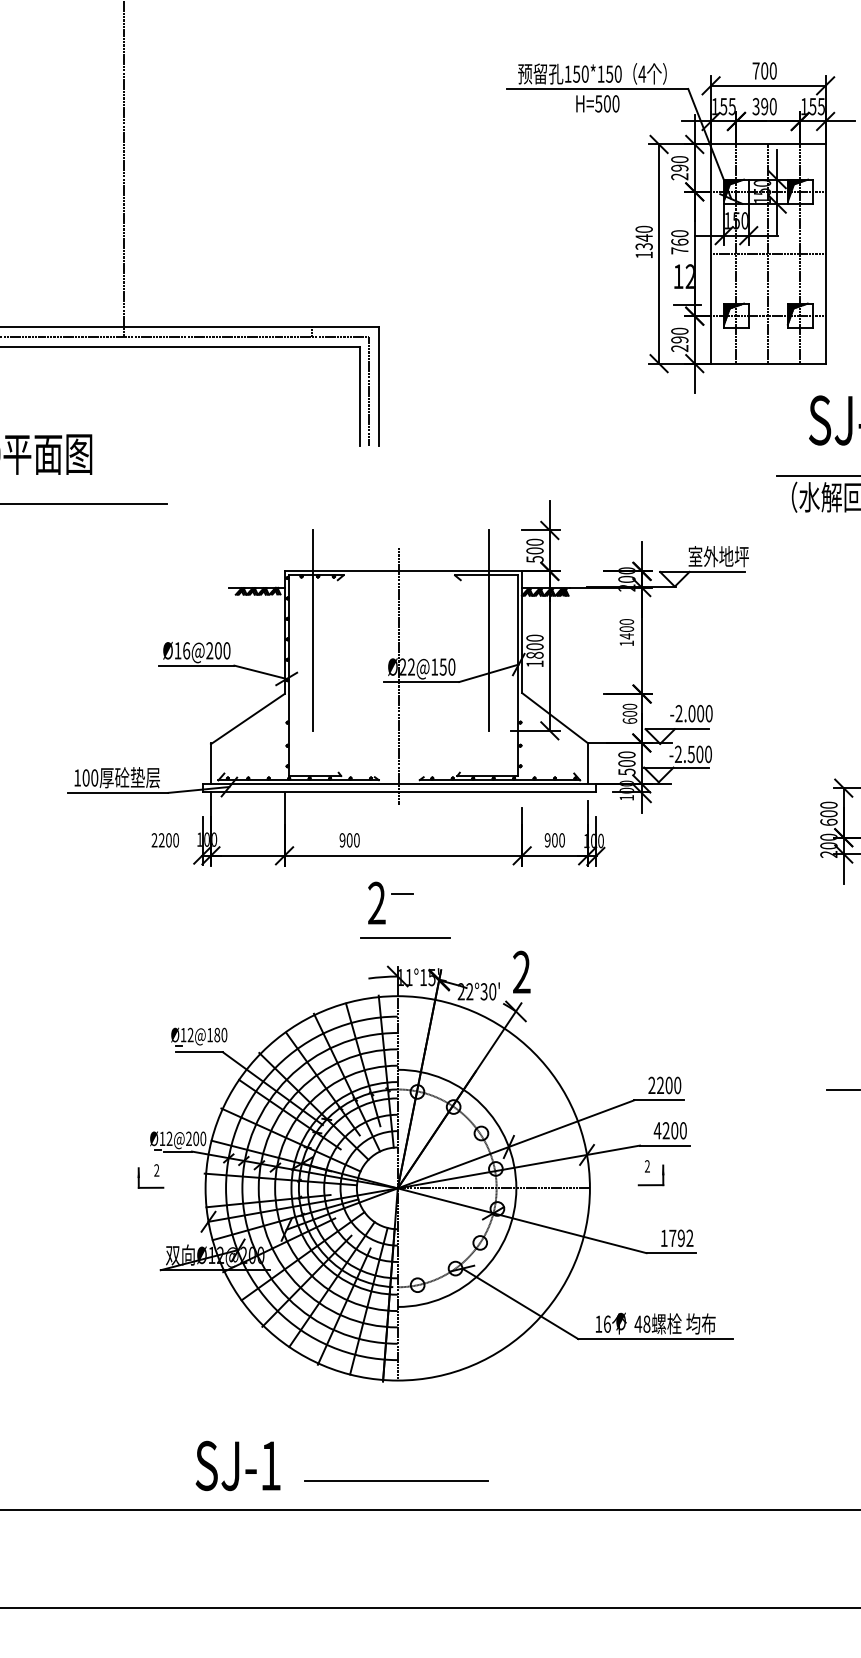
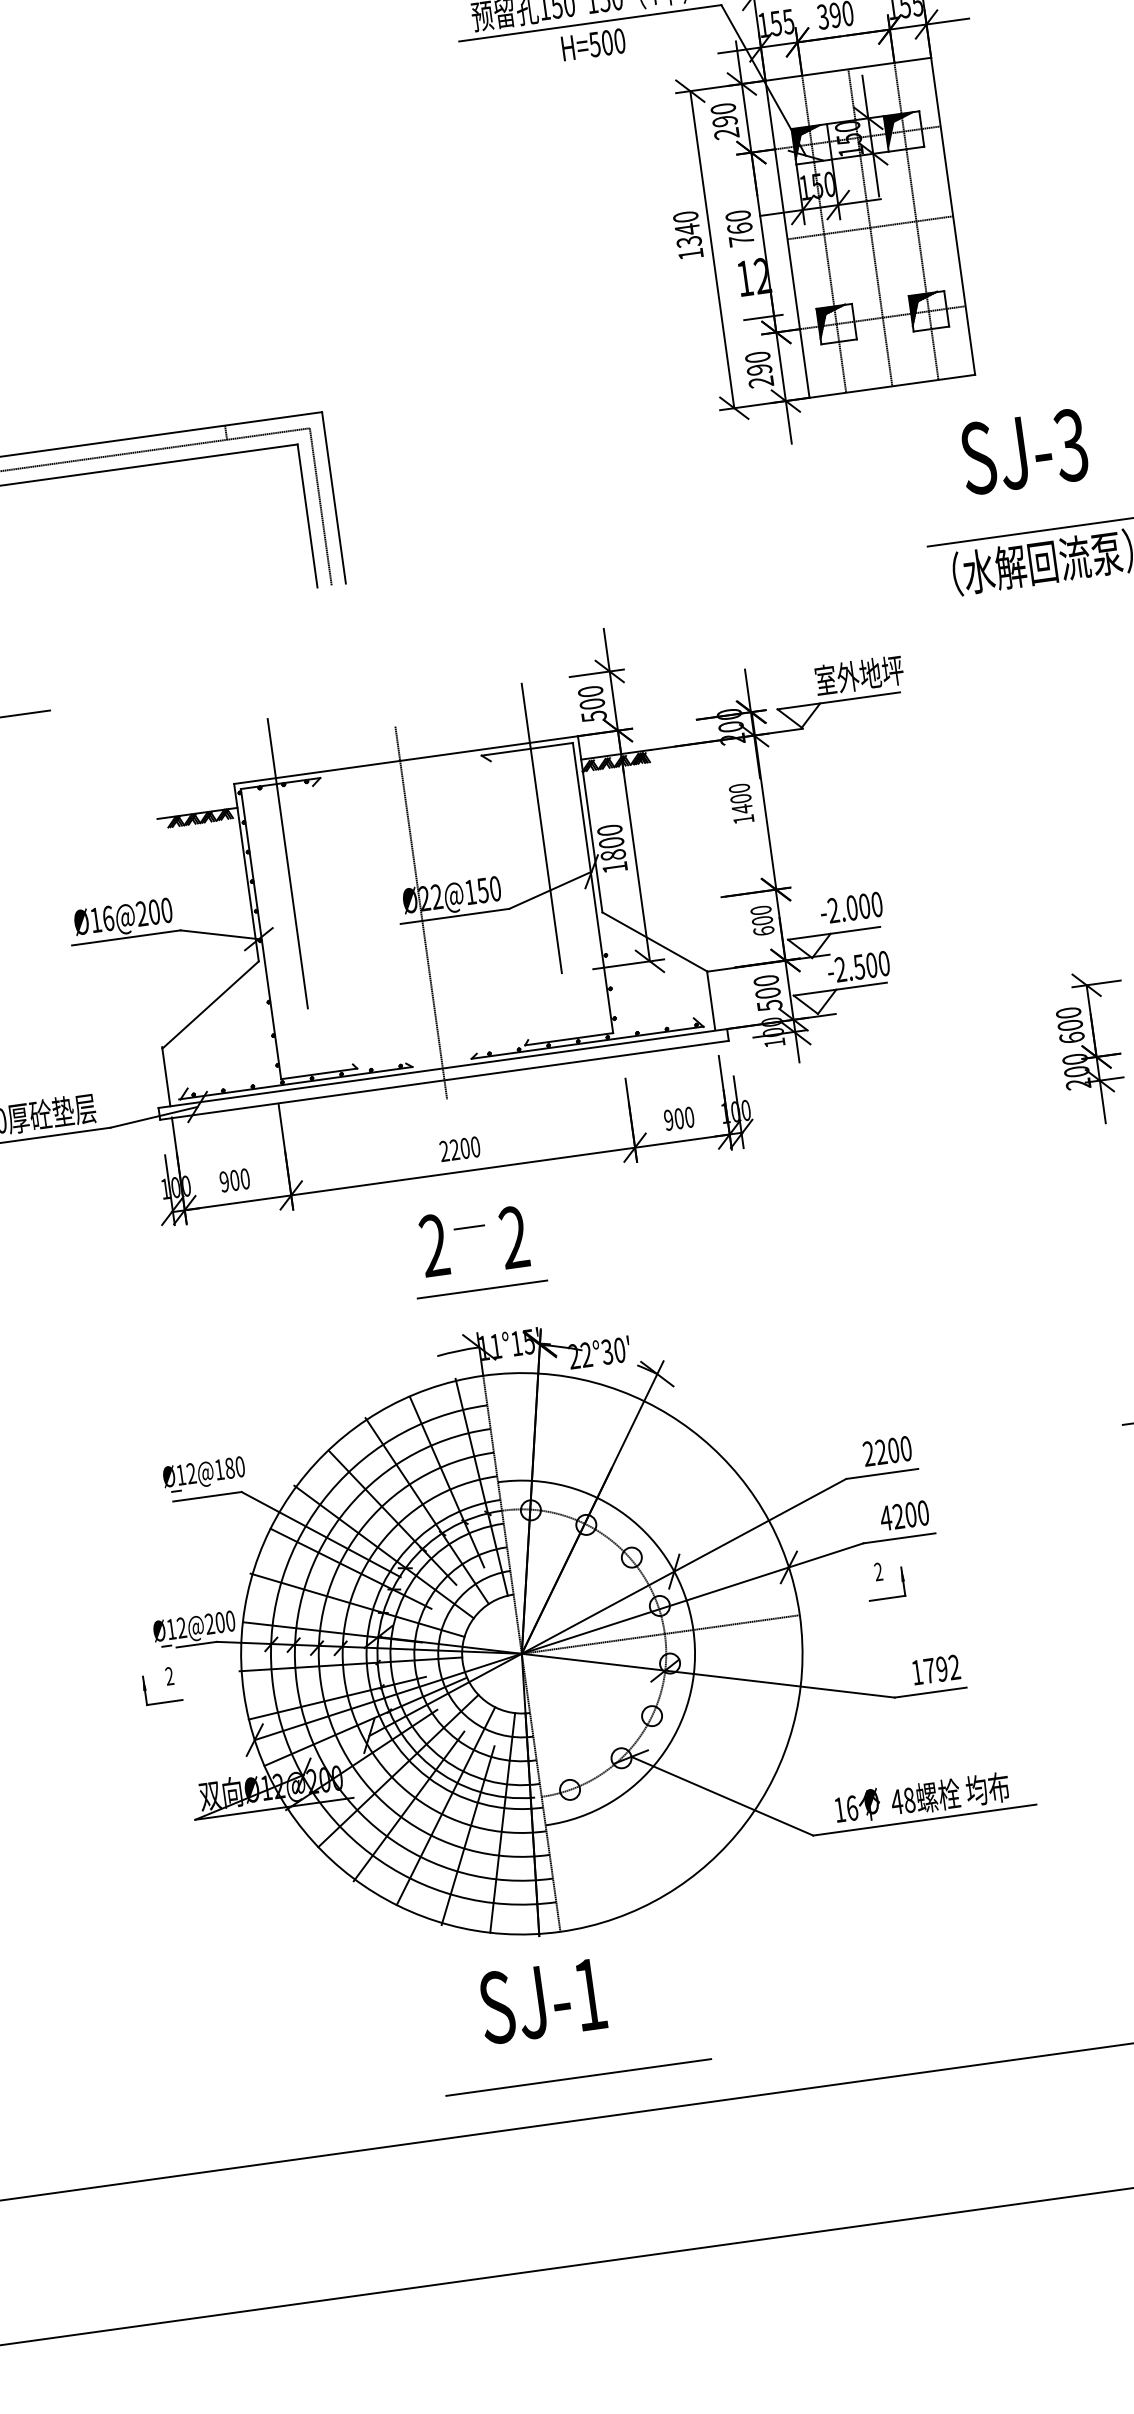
text: (164, 840) -> (458, 1149), moved
text: (349, 840) -> (234, 1180), moved
text: (521, 971) -> (513, 1236), moved
text: (237, 1465) -> (541, 2000), moved

